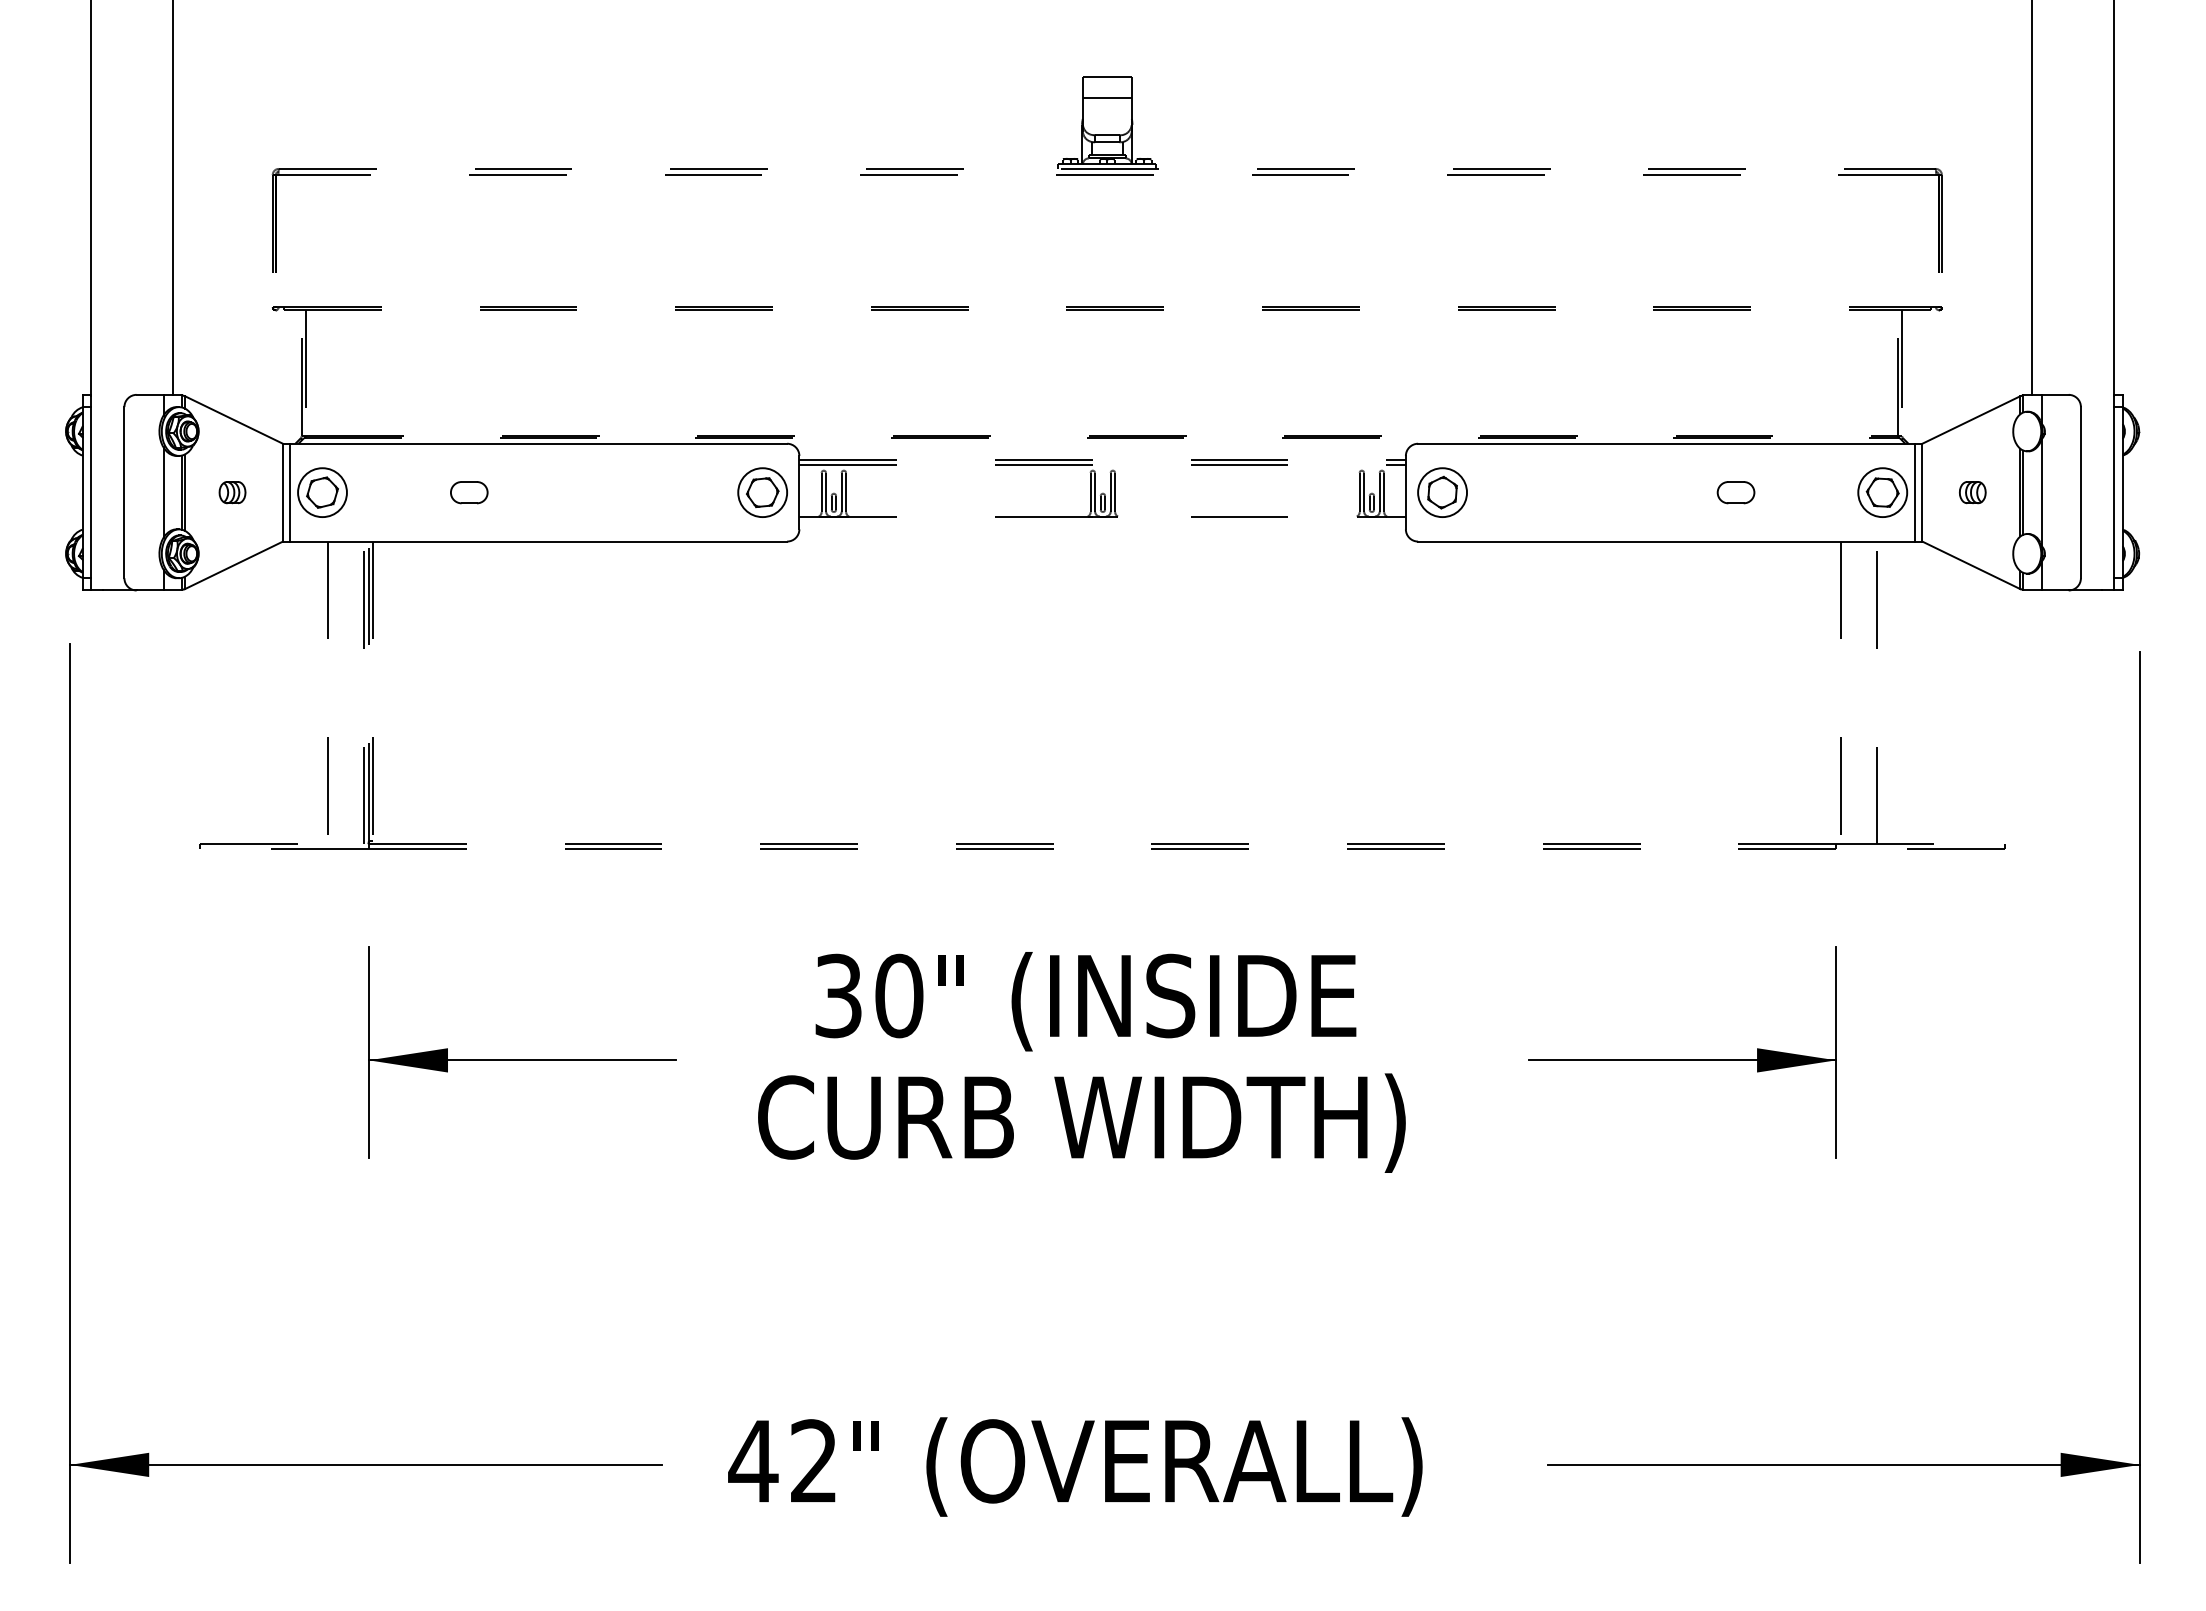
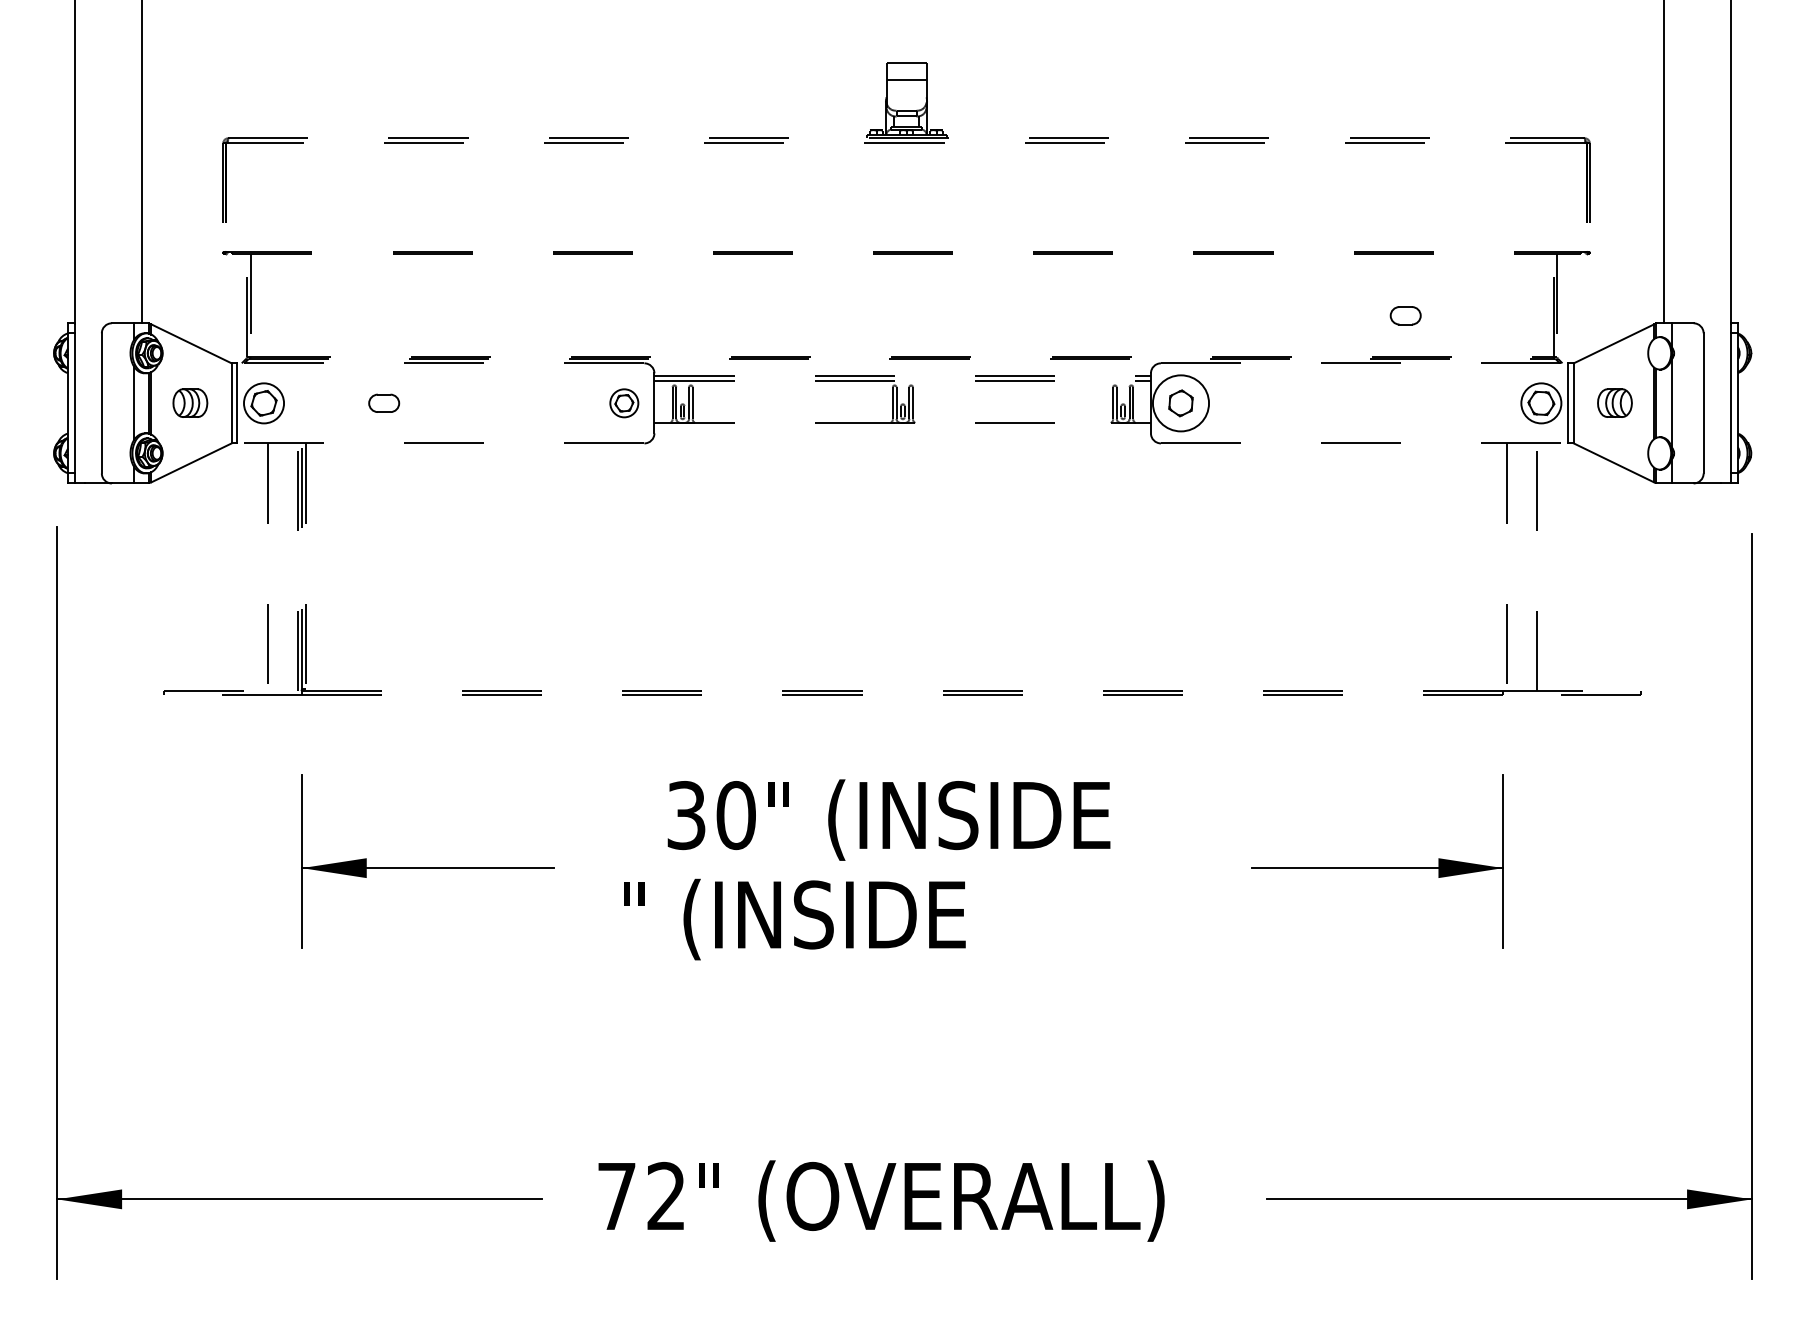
line: (538, 443) -> (440, 363), solid -> dashed
line: (1666, 443) -> (1364, 363), solid -> dashed
part: (232, 492) -> (190, 403), size x1.6
part: (762, 492) -> (624, 403), size x0.7
circle: (1442, 492) -> (1180, 403), size x1.4
part: (1735, 492) -> (1405, 315), moved
part: (1972, 492) -> (1614, 403), size x1.6
line: (538, 541) -> (440, 443), solid -> dashed
line: (1666, 541) -> (1364, 443), solid -> dashed
text: (1081, 1122) -> (885, 919), CURB WIDTH) -> " (INSIDE
text: (753, 1461) -> (616, 1196), 42 -> 72

